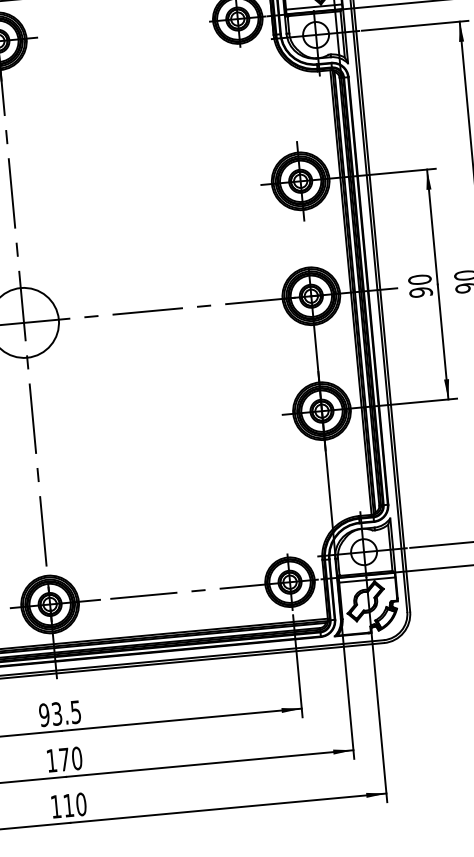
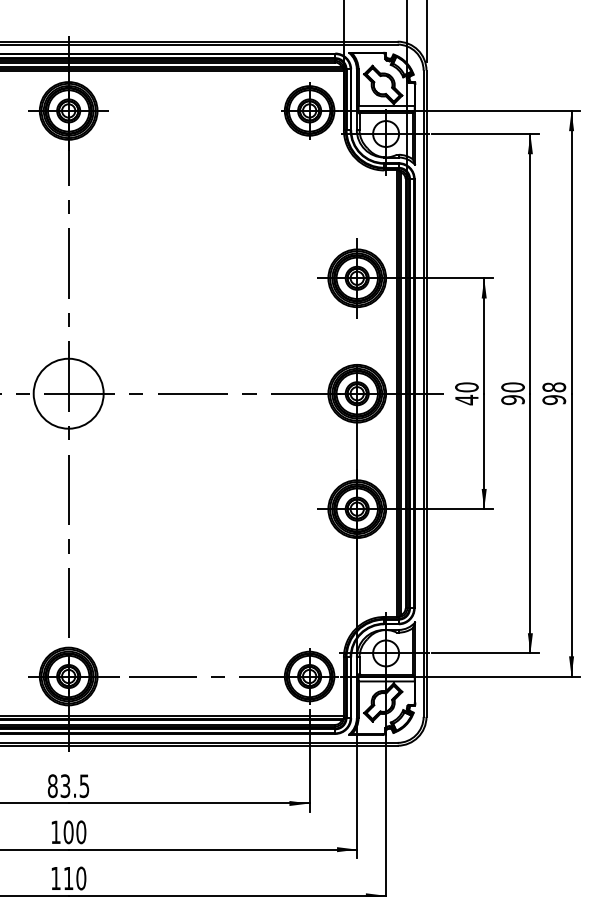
text: (420, 291) -> (466, 399), 90 -> 40
text: (44, 715) -> (52, 786), 93.5 -> 83.5
text: (64, 759) -> (68, 832), 170 -> 100

